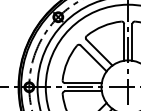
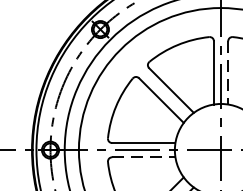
line: (132, 42) -> (228, 73), solid -> dashed
line: (83, 91) -> (143, 157), solid -> dashed

